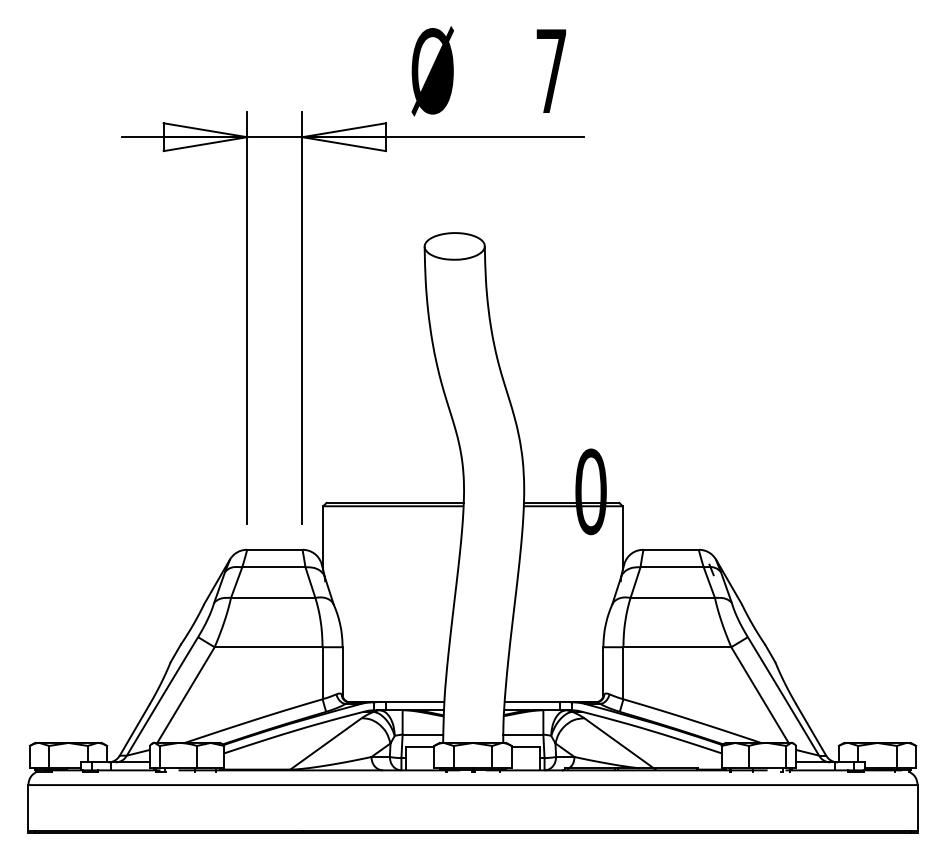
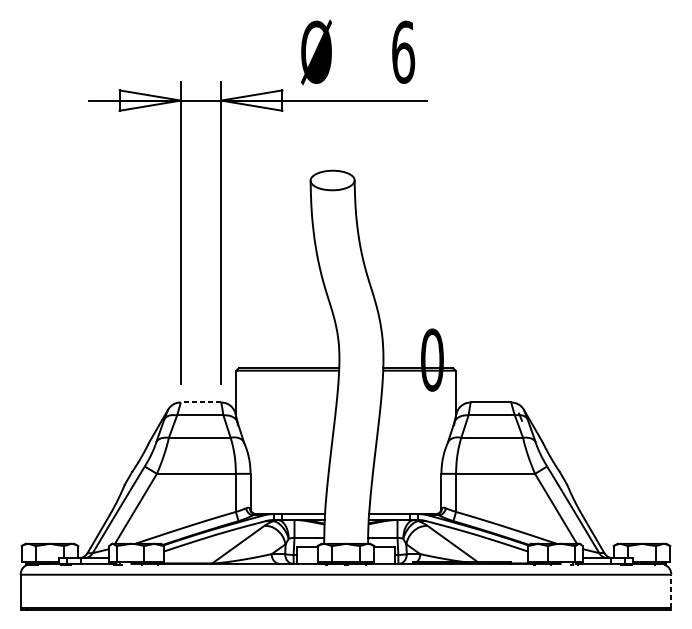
text: (551, 71) -> (403, 52), 7 -> 6
line: (274, 549) -> (200, 402), solid -> dashed
line: (917, 807) -> (671, 591), solid -> dashed

